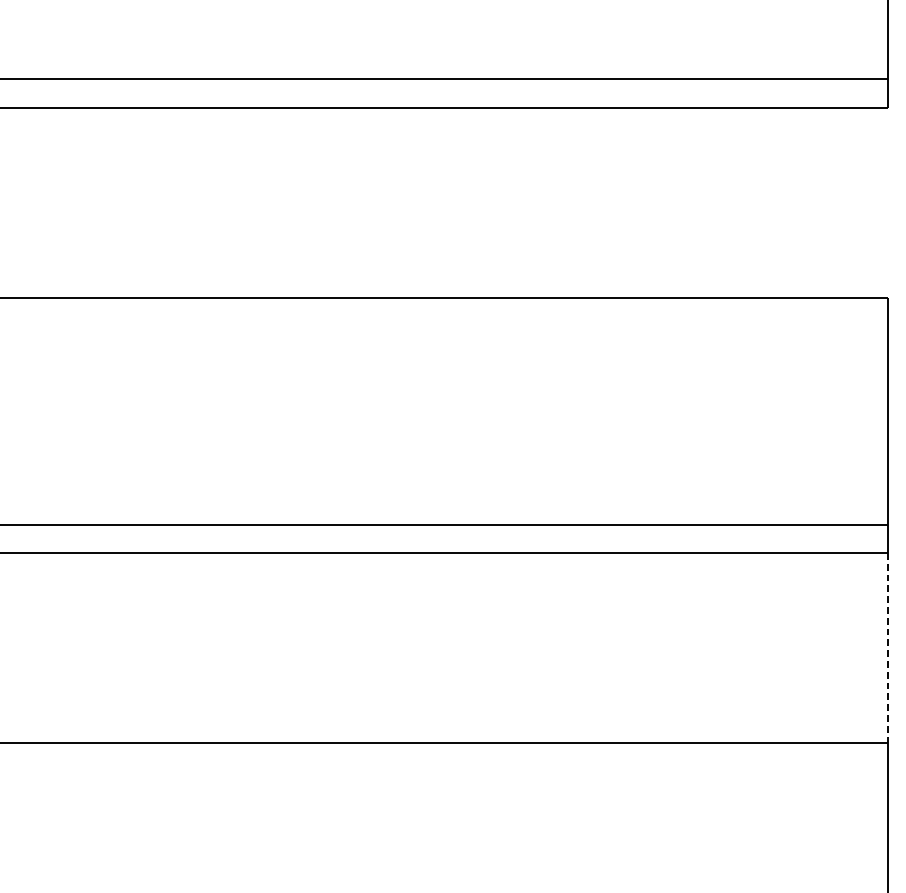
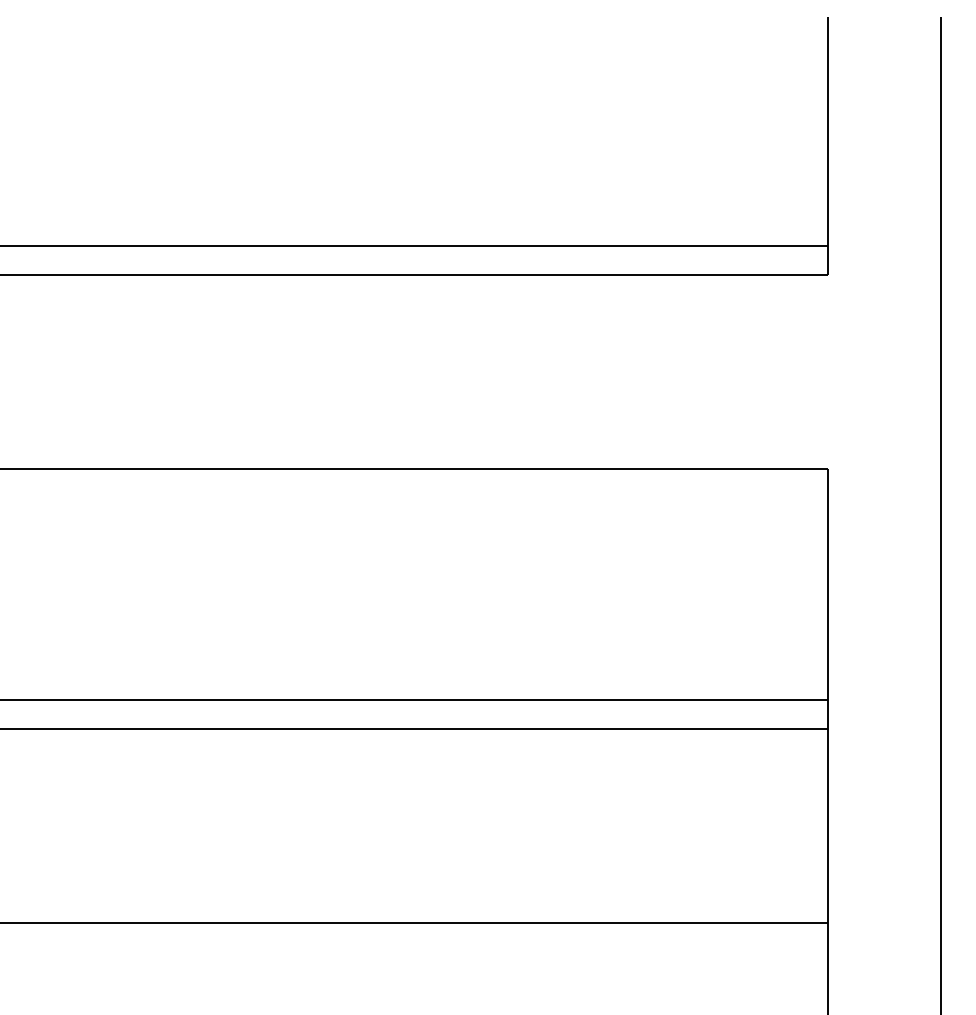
line: (887, 648) -> (827, 825), dashed -> solid

